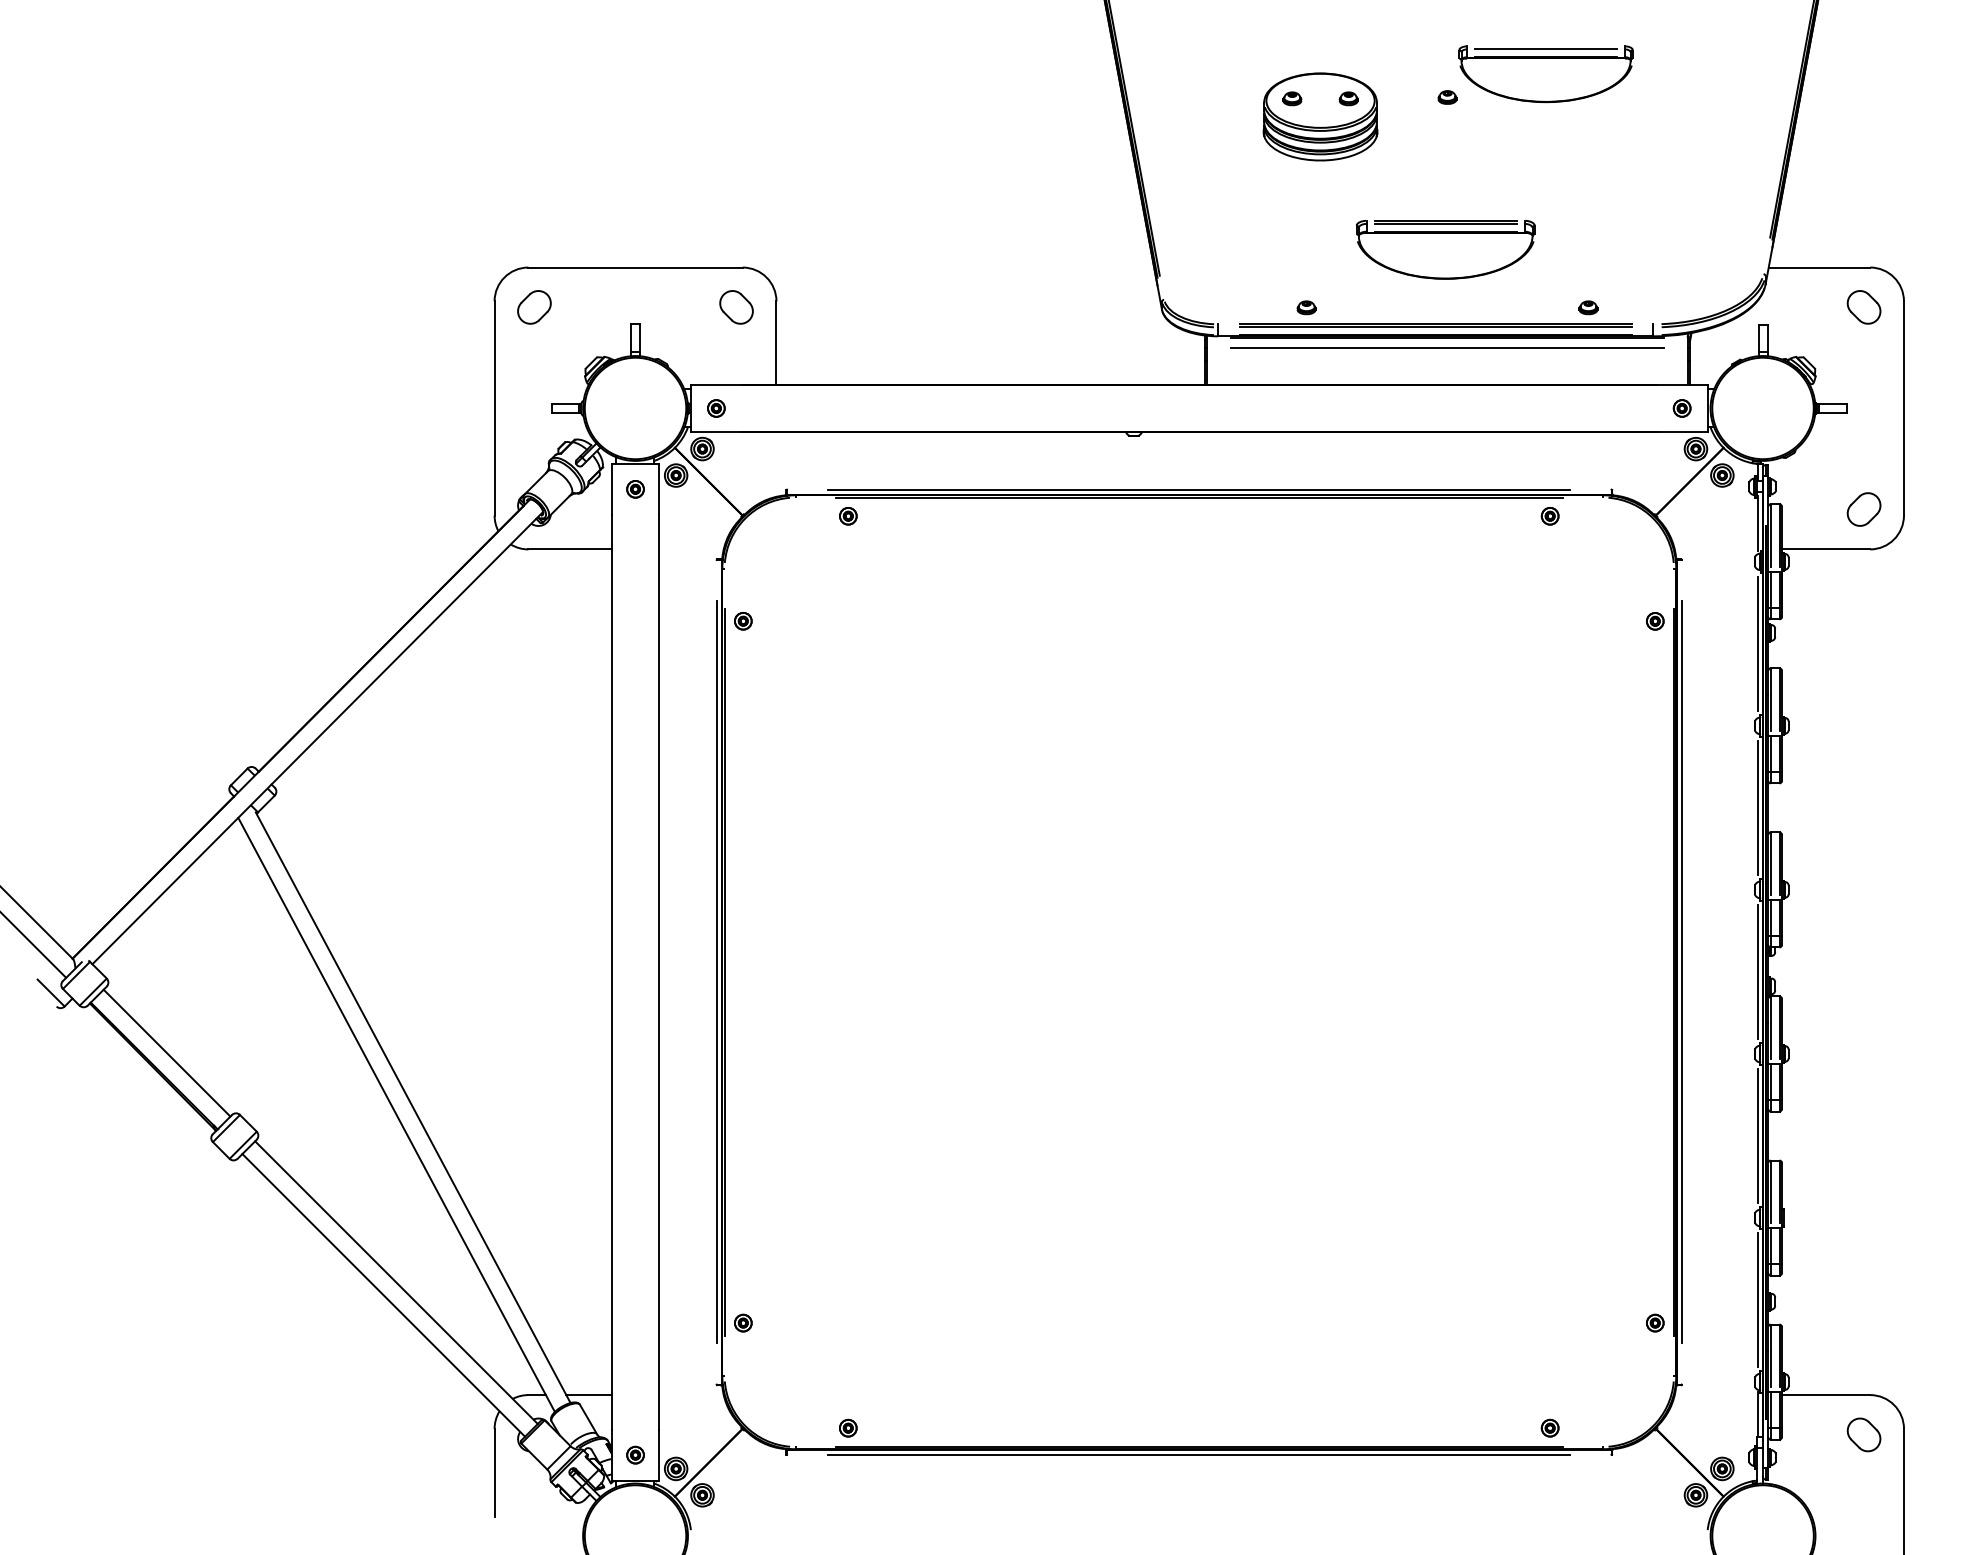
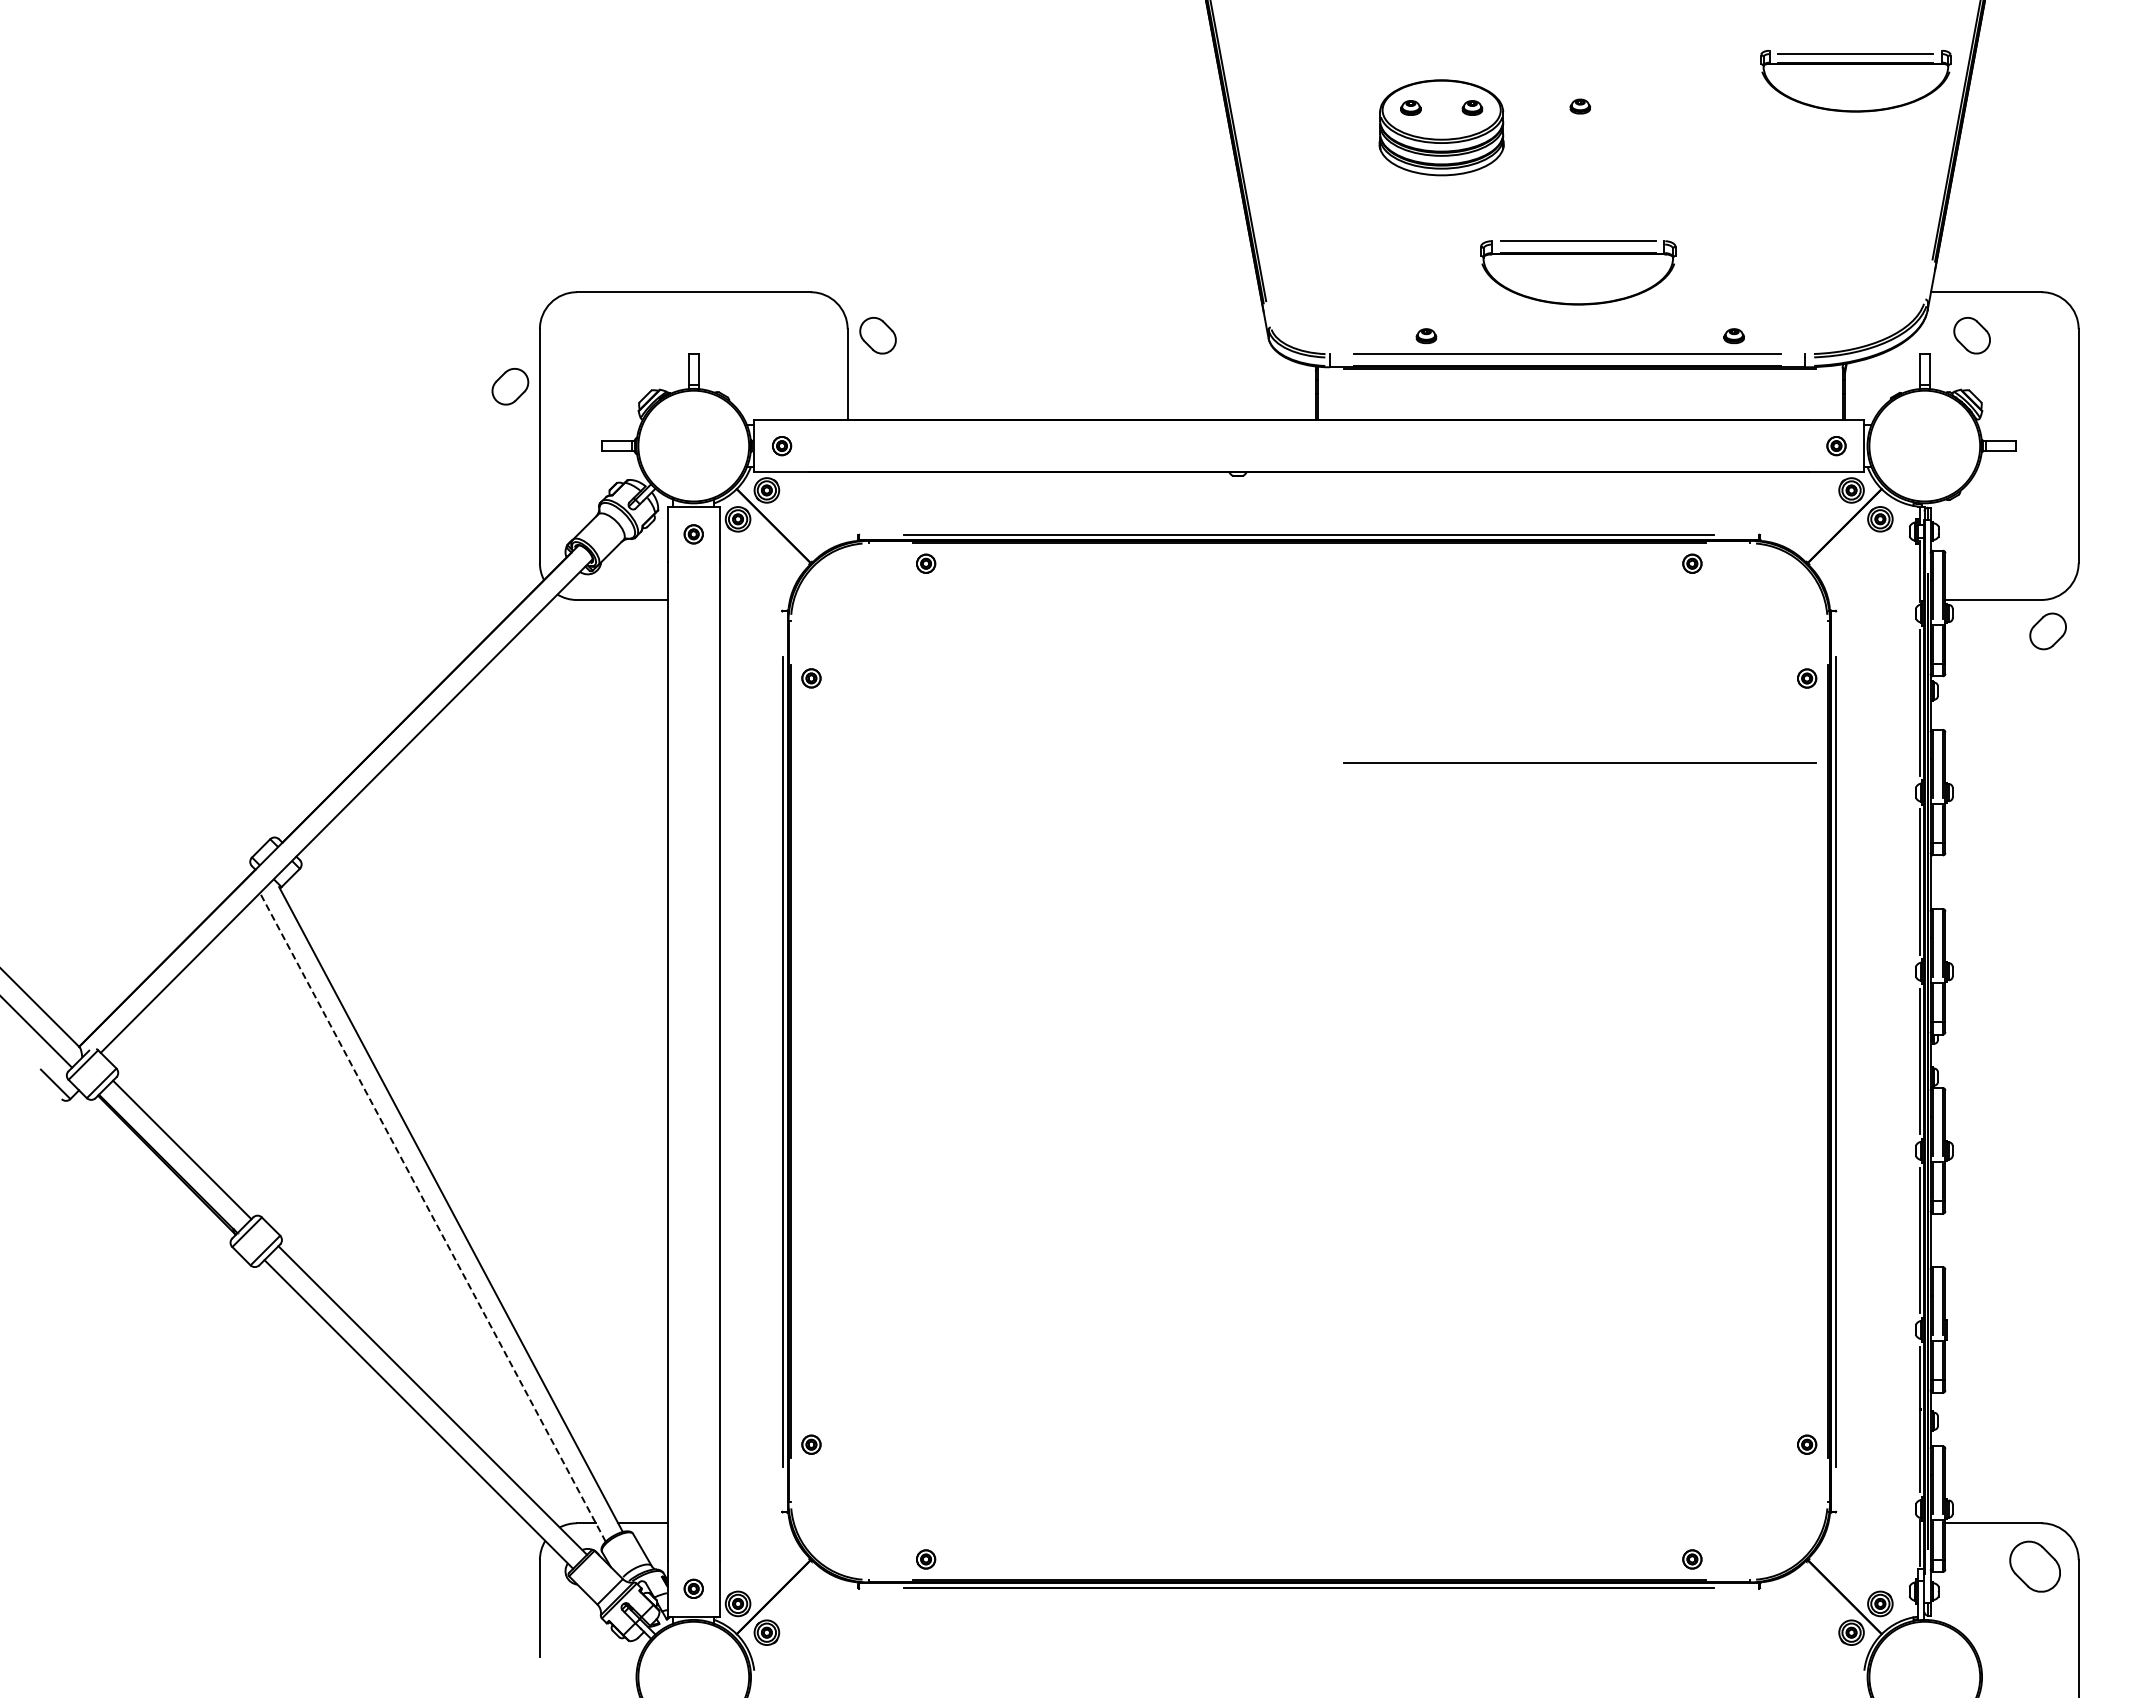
part: (1545, 73) -> (1855, 80), moved
line: (1444, 223) -> (1577, 244), removed
part: (534, 307) -> (510, 386), moved
part: (736, 307) -> (877, 335), moved
part: (1863, 307) -> (1971, 335), moved
line: (1435, 327) -> (1567, 357), removed
line: (1446, 347) -> (1579, 762), moved
part: (1863, 509) -> (2047, 631), moved
line: (396, 1115) -> (432, 1217), solid -> dashed
part: (1863, 1434) -> (2034, 1566), size x1.4

